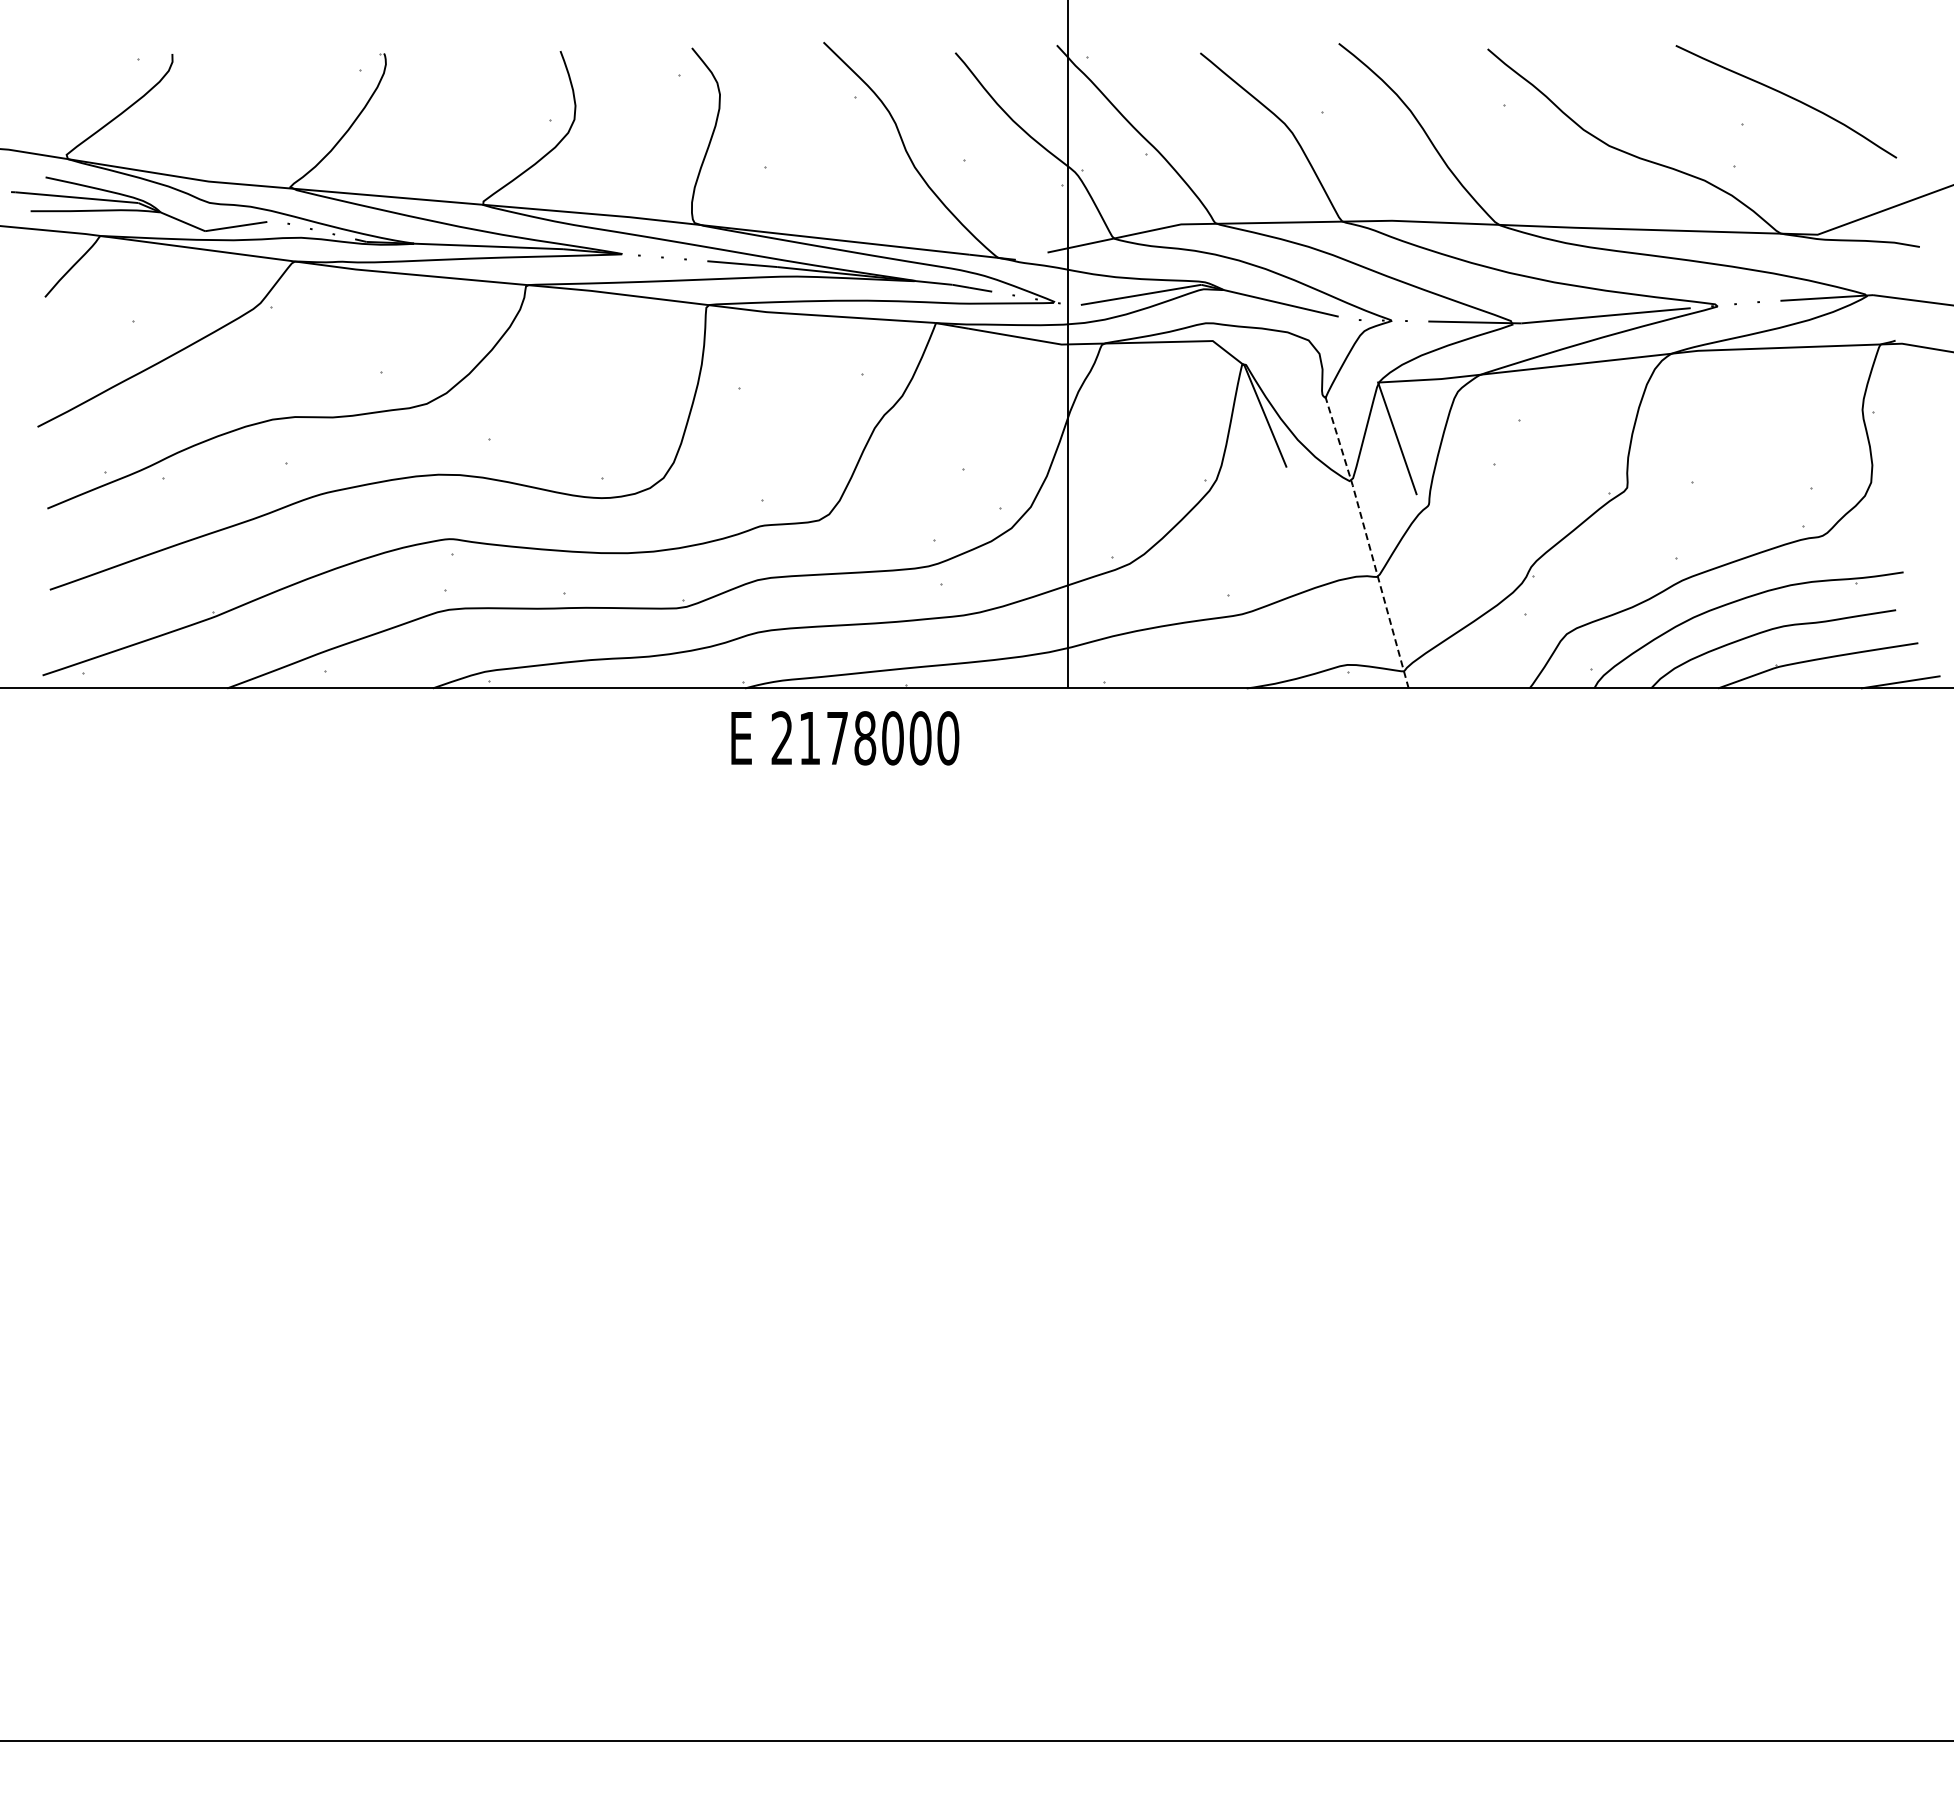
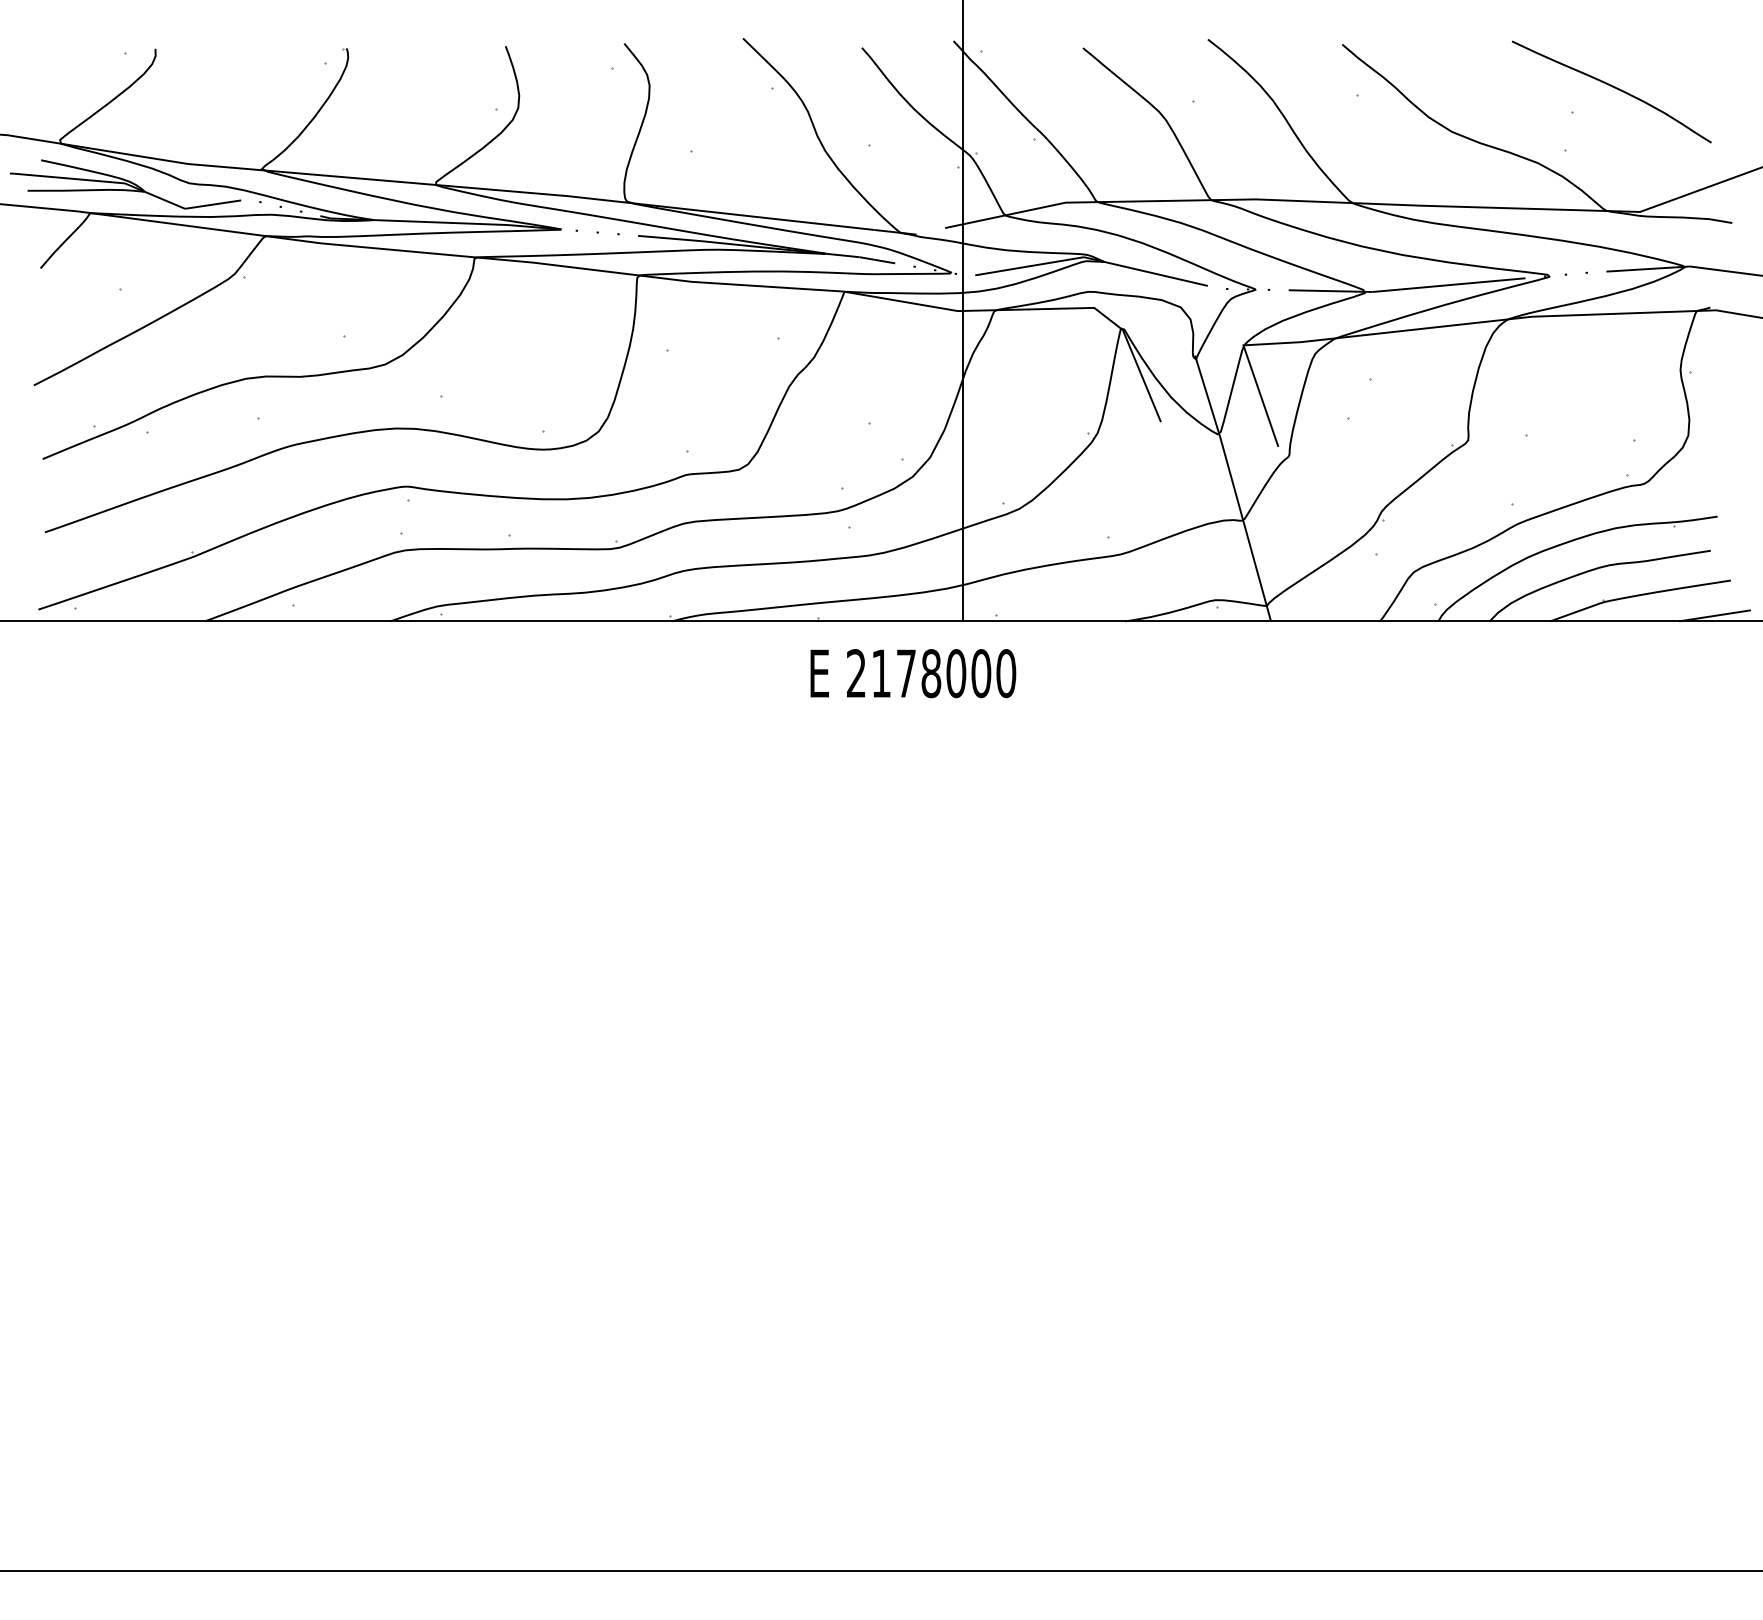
line: (1367, 540) -> (1233, 487), dashed -> solid
text: (845, 738) -> (913, 673), moved

